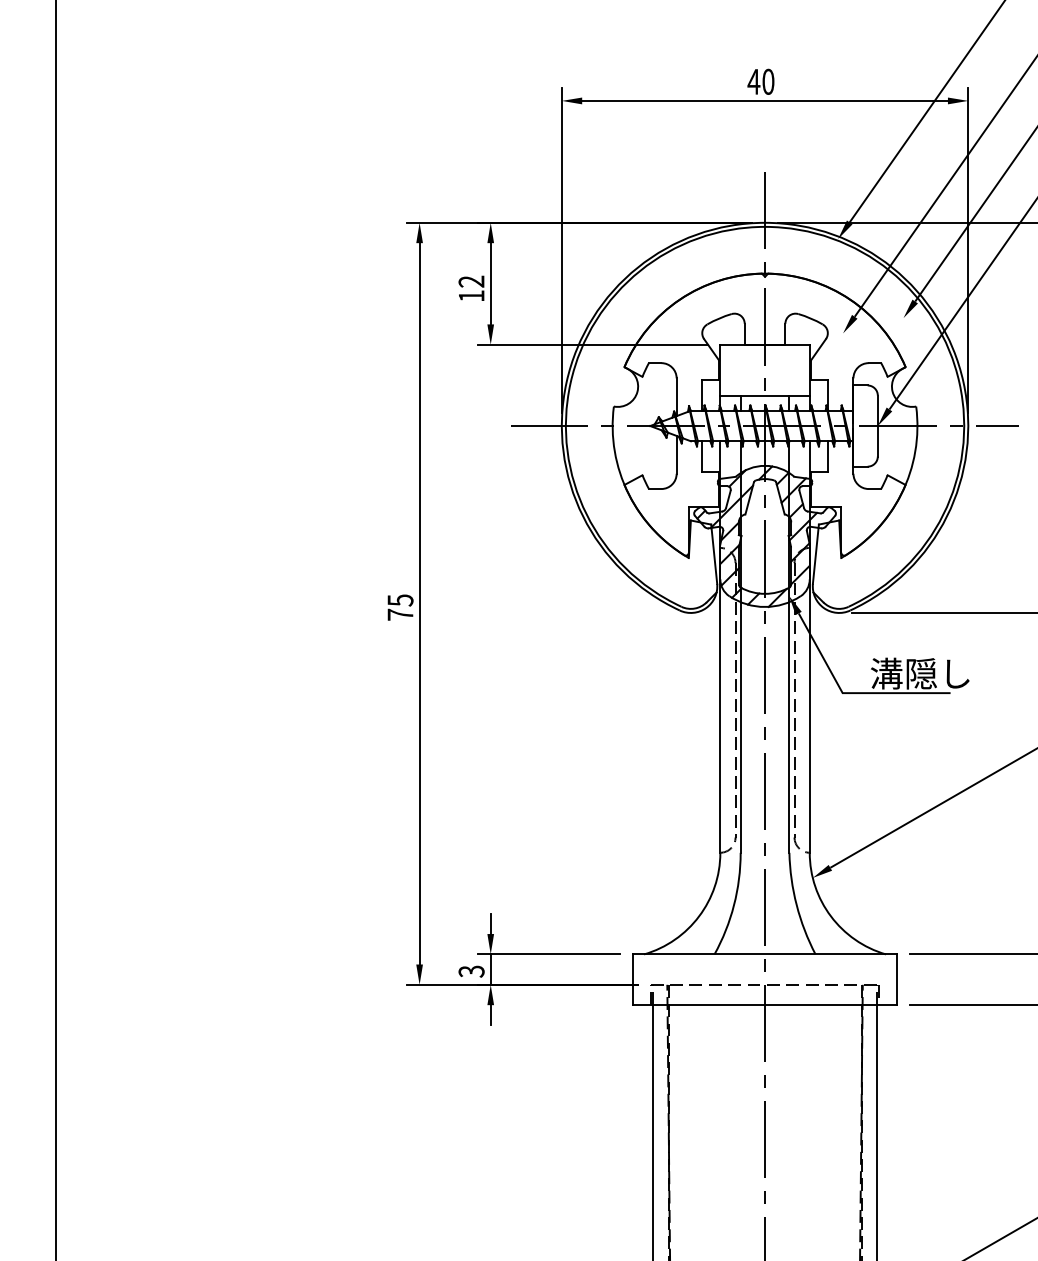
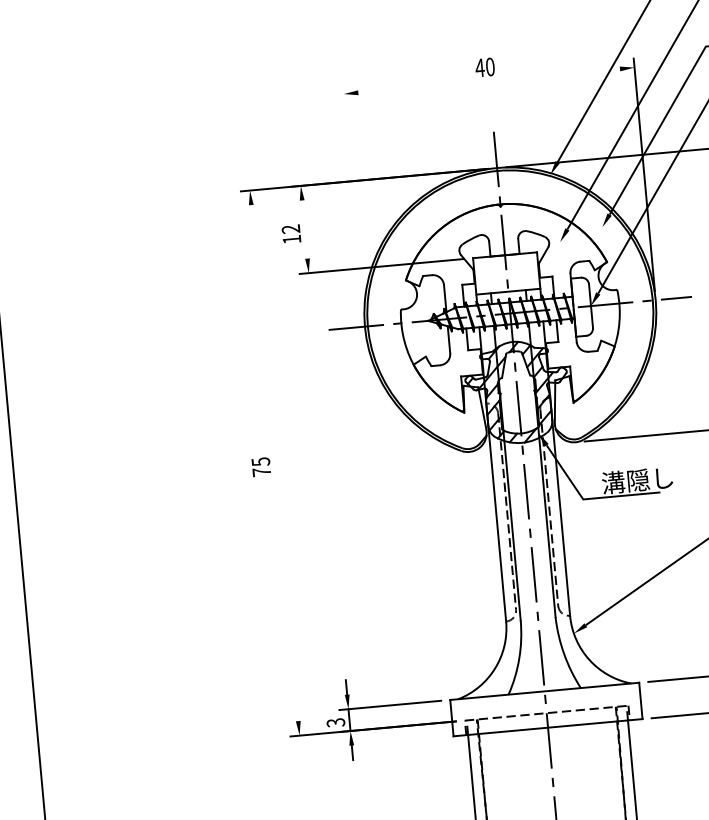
line: (764, 100) -> (488, 80), removed
line: (561, 250) -> (353, 201), removed
line: (490, 283) -> (304, 229), removed
line: (419, 603) -> (274, 462), removed

